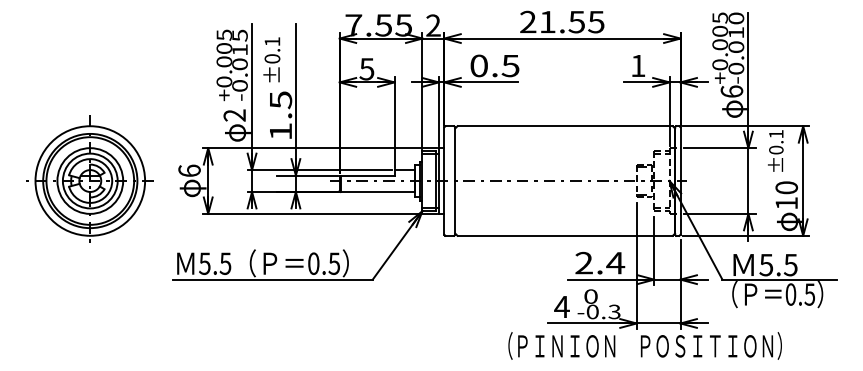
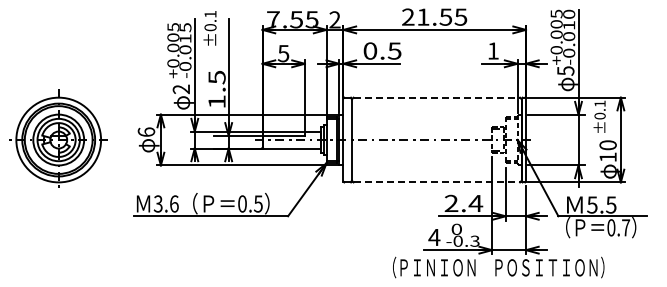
text: (271, 60) -> (209, 28), moved
text: (731, 91) -> (565, 70), 6 -> 5
line: (566, 125) -> (437, 97), solid -> dashed
part: (90, 179) -> (58, 138), moved
line: (566, 235) -> (437, 182), solid -> dashed
text: (215, 263) -> (166, 203), 5.5 -> 3.6
text: (809, 294) -> (625, 227), 0.5 -> 0.7

